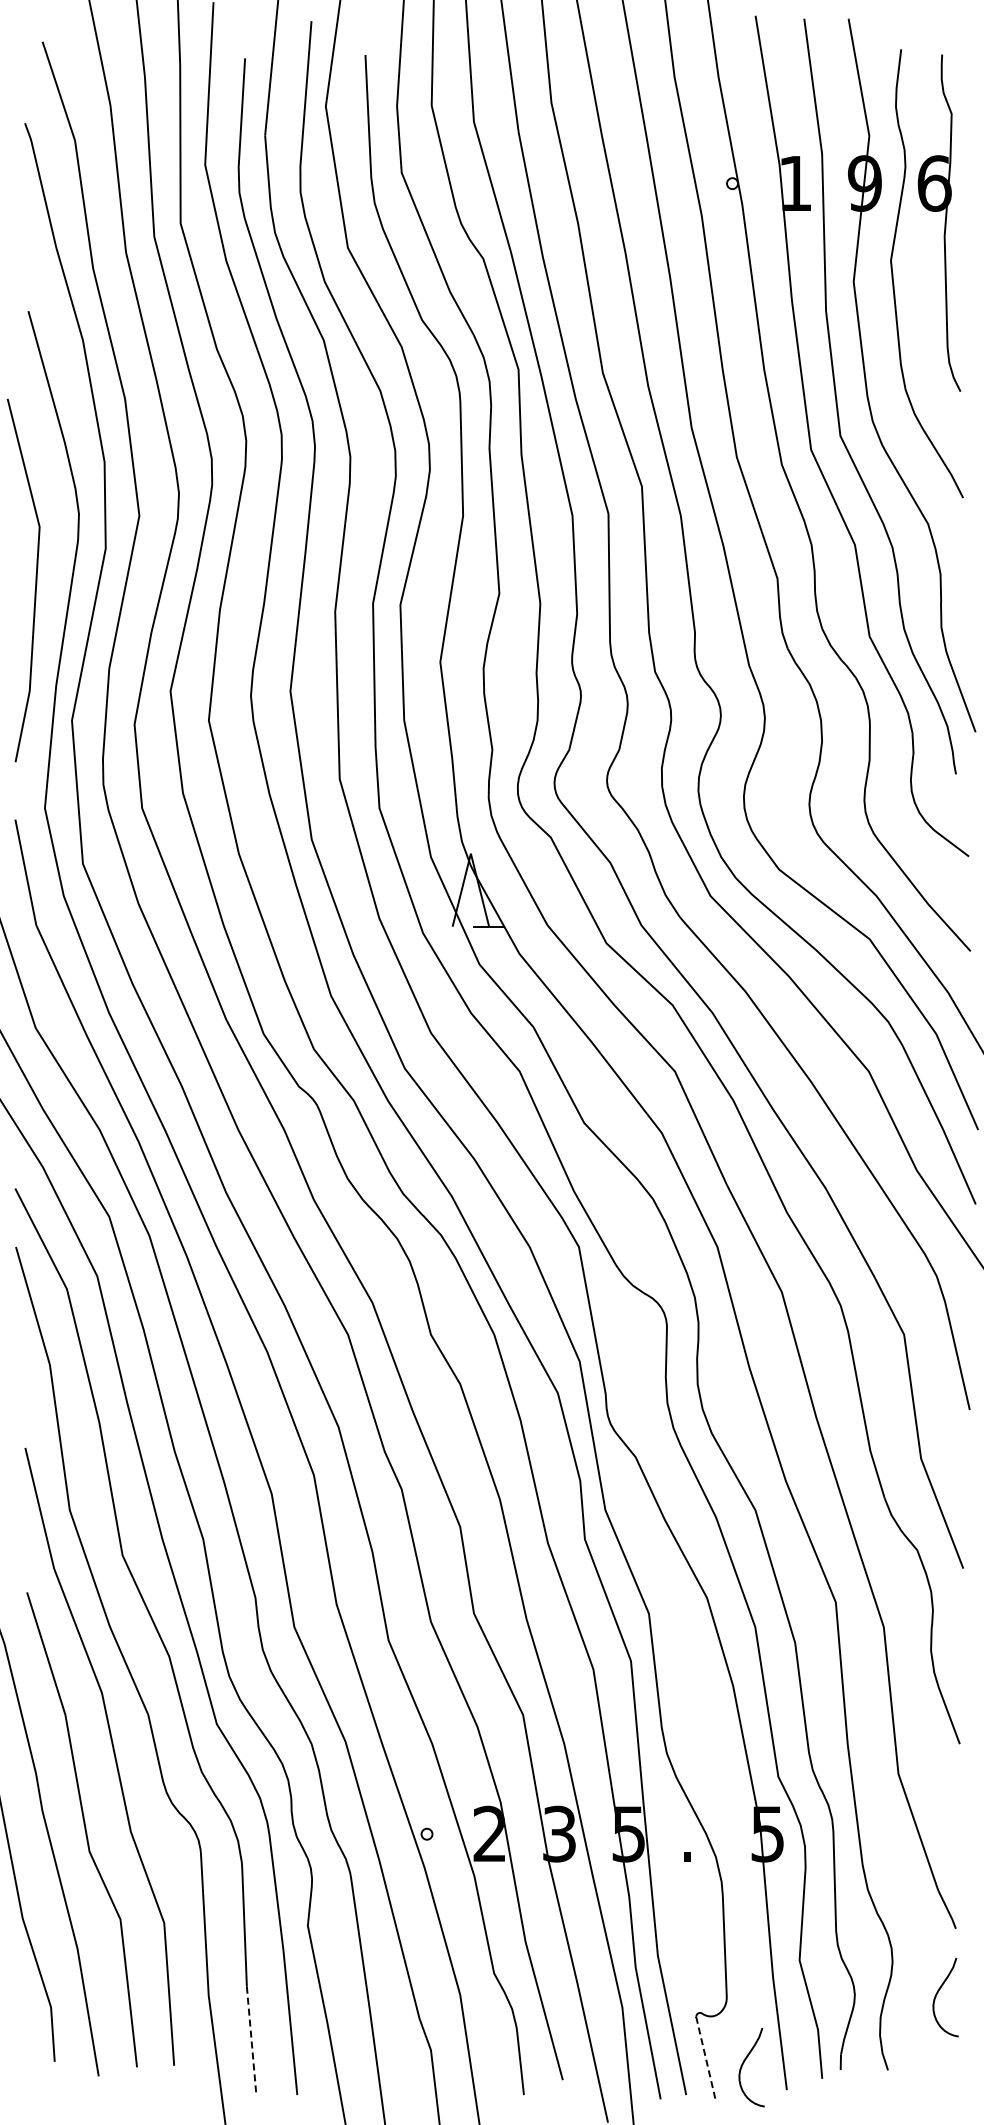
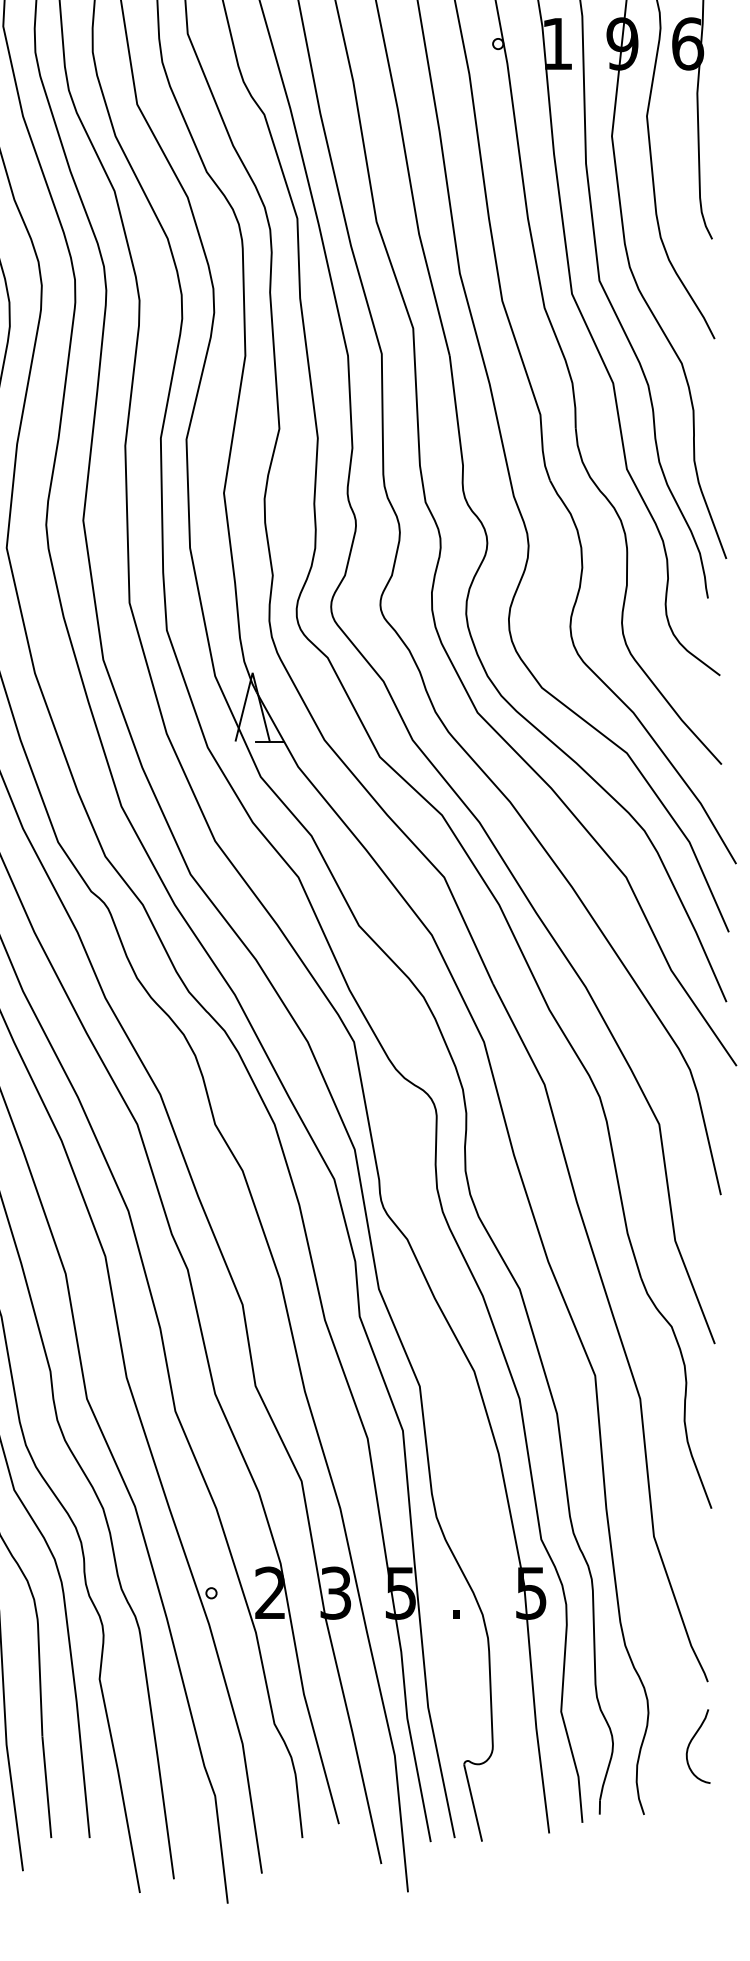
line: (251, 2041) -> (46, 1787), dashed -> solid
line: (705, 2057) -> (472, 1802), dashed -> solid
curve: (745, 2061) -> (510, 1806), removed

